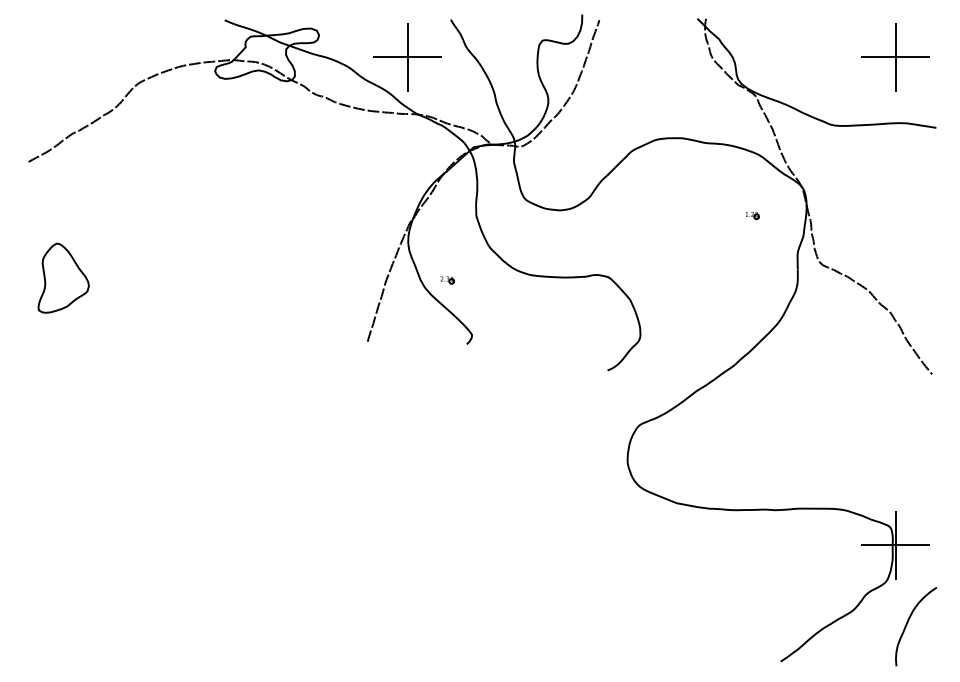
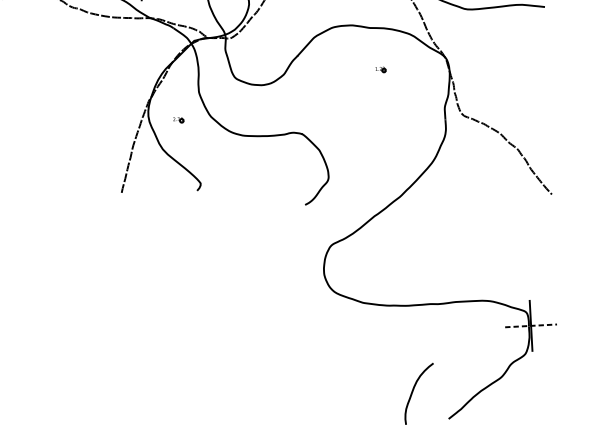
part: (752, 215) -> (380, 69), moved
part: (447, 280) -> (178, 120), moved
line: (895, 545) -> (531, 326), solid -> dashed
curve: (908, 622) -> (413, 391), moved

